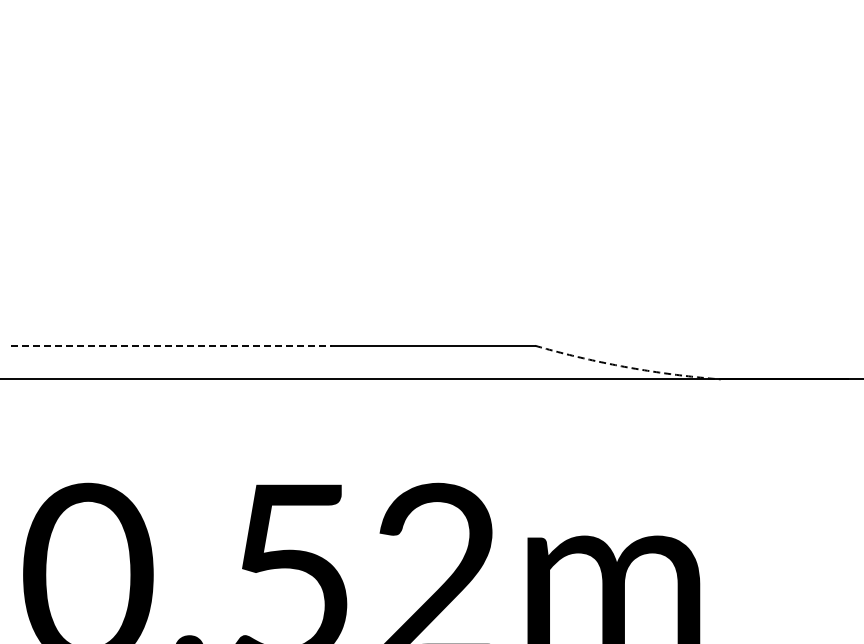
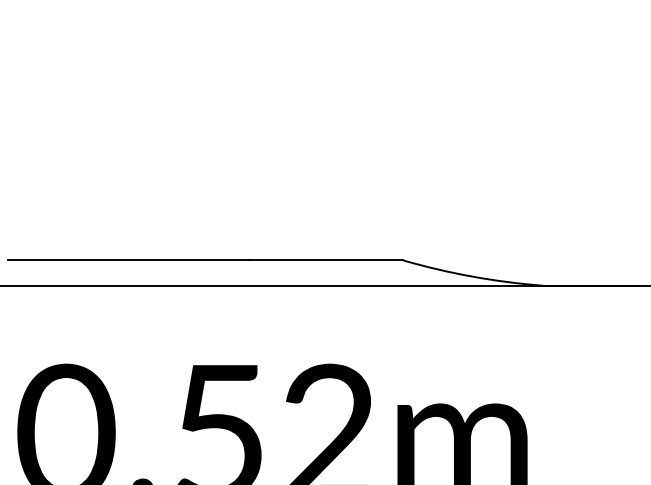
line: (171, 345) -> (129, 260), dashed -> solid
arc: (627, 367) -> (472, 276), dashed -> solid

